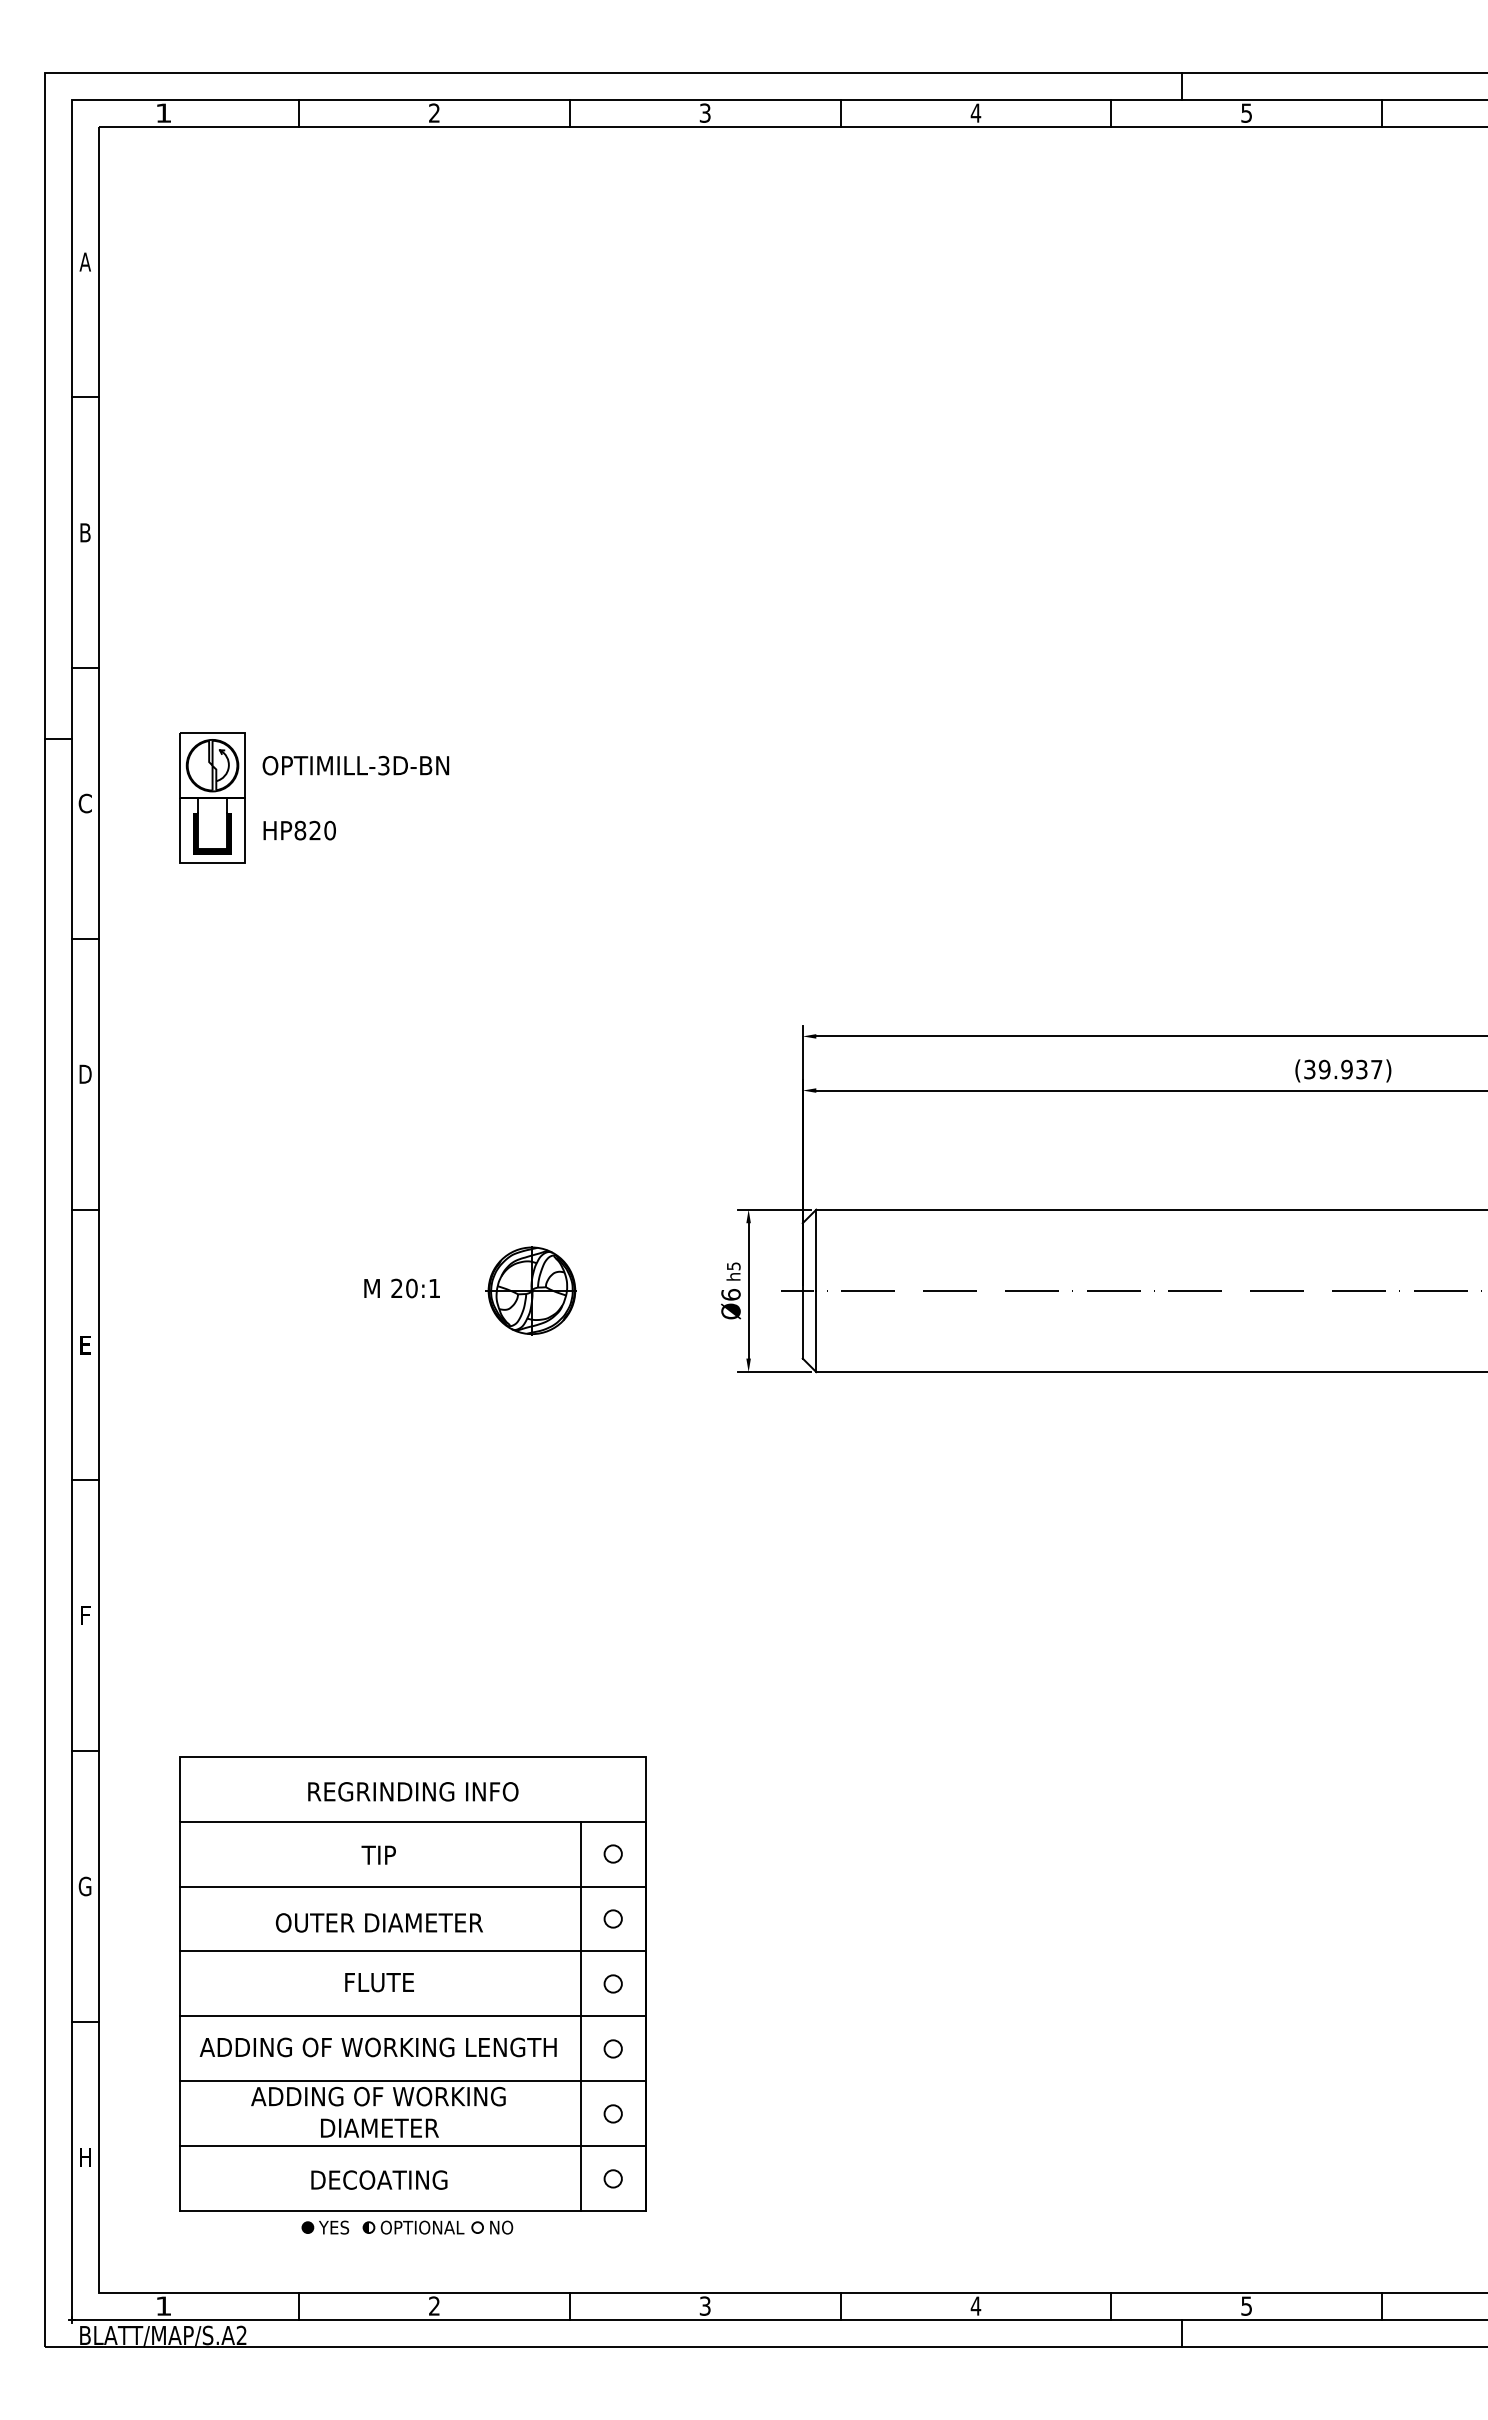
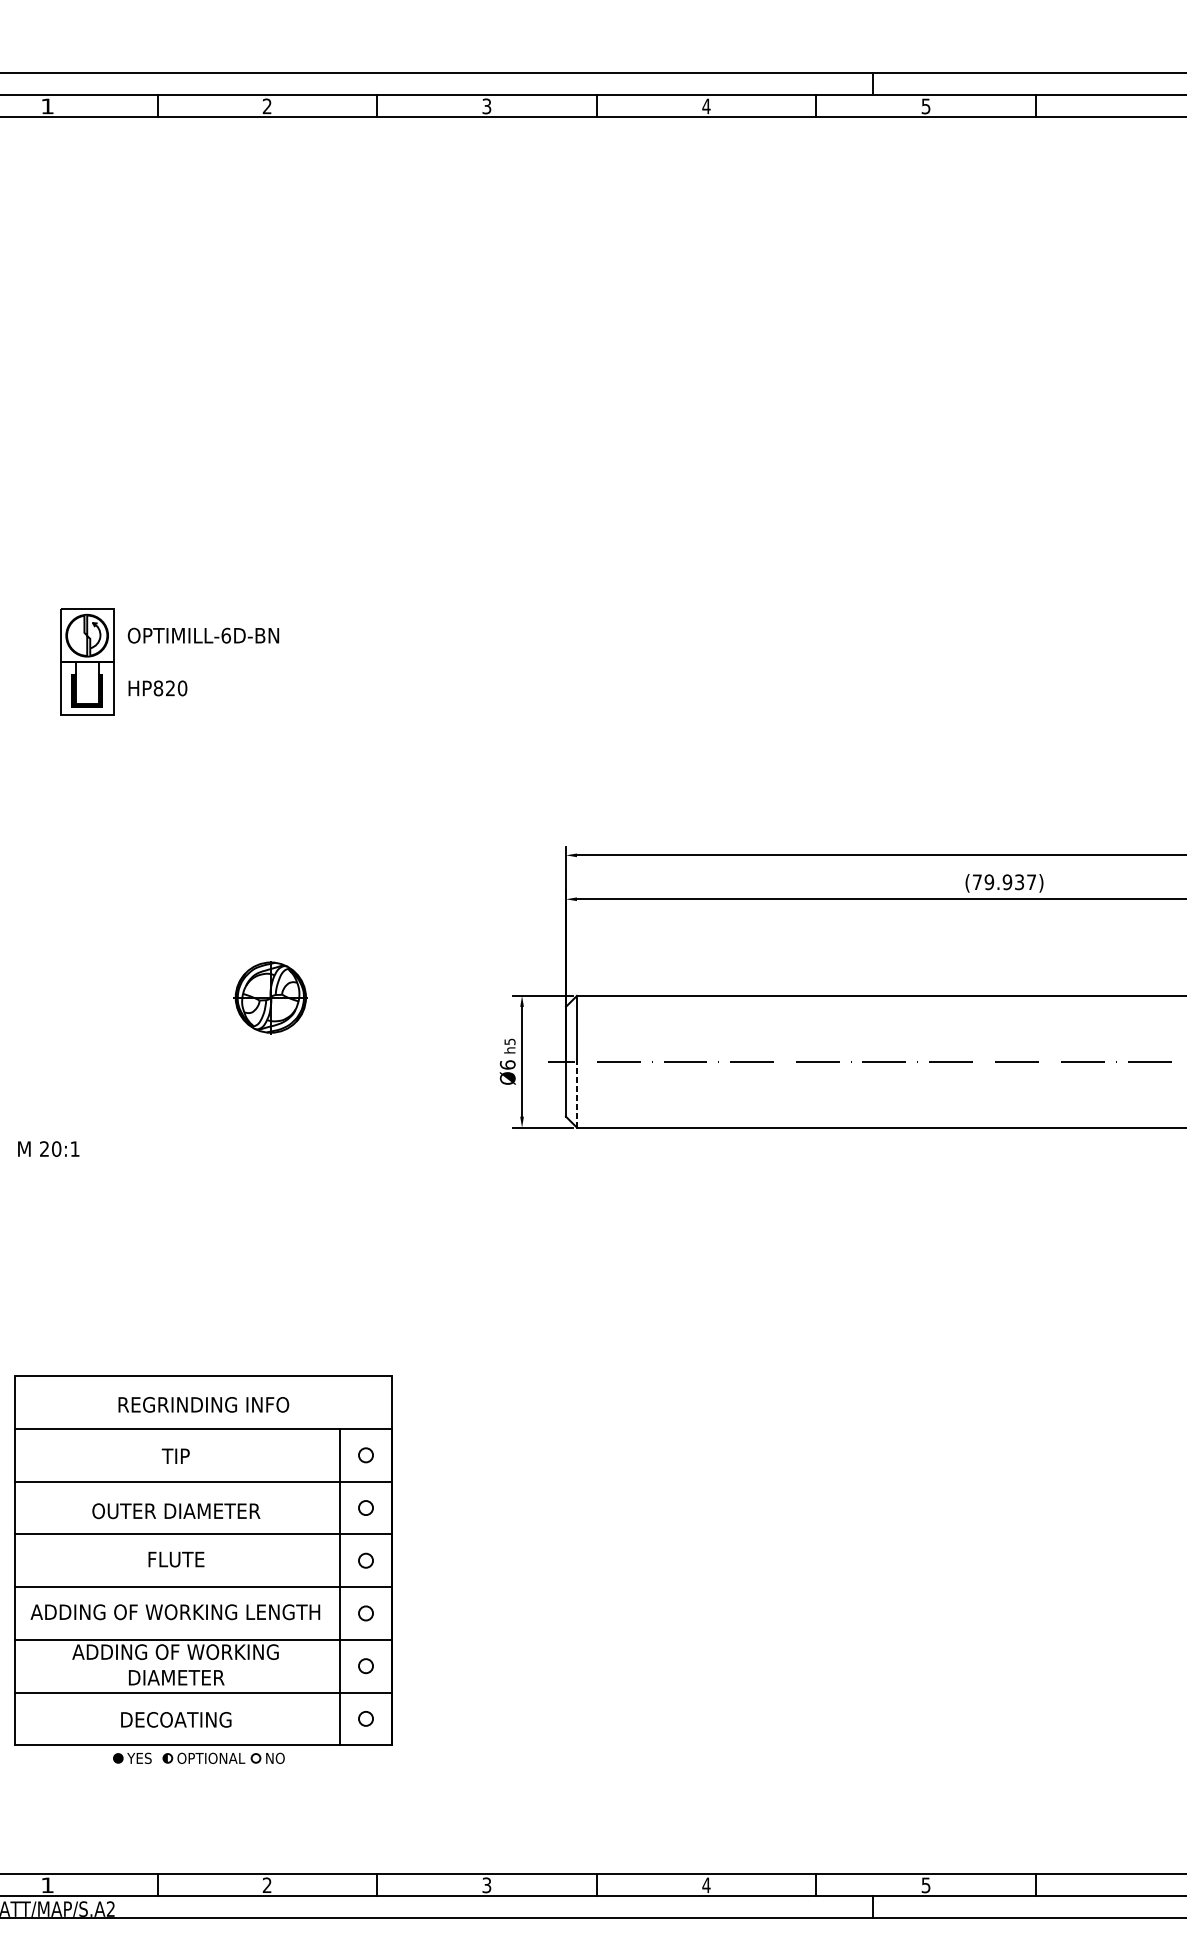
text: (383, 765) -> (225, 635), OPTIMILL-3D-BN -> OPTIMILL-6D-BN
text: (1309, 1069) -> (977, 882), (39.937) -> (79.937)
text: (401, 1288) -> (48, 1149), moved
part: (530, 1290) -> (269, 997), moved
line: (816, 1331) -> (577, 1094), solid -> dashed
part: (412, 1995) -> (203, 1570), moved

